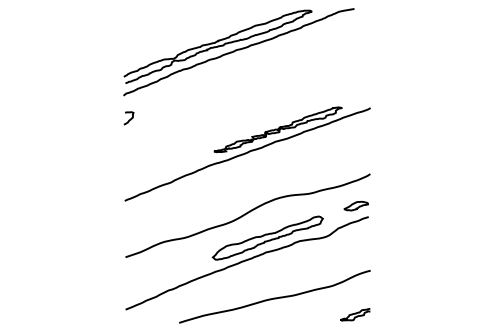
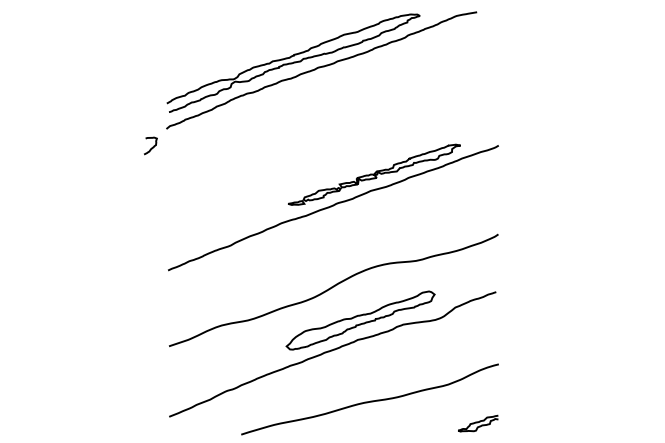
curve: (129, 119) -> (151, 147), moved
part: (355, 205) -> (478, 276), removed

